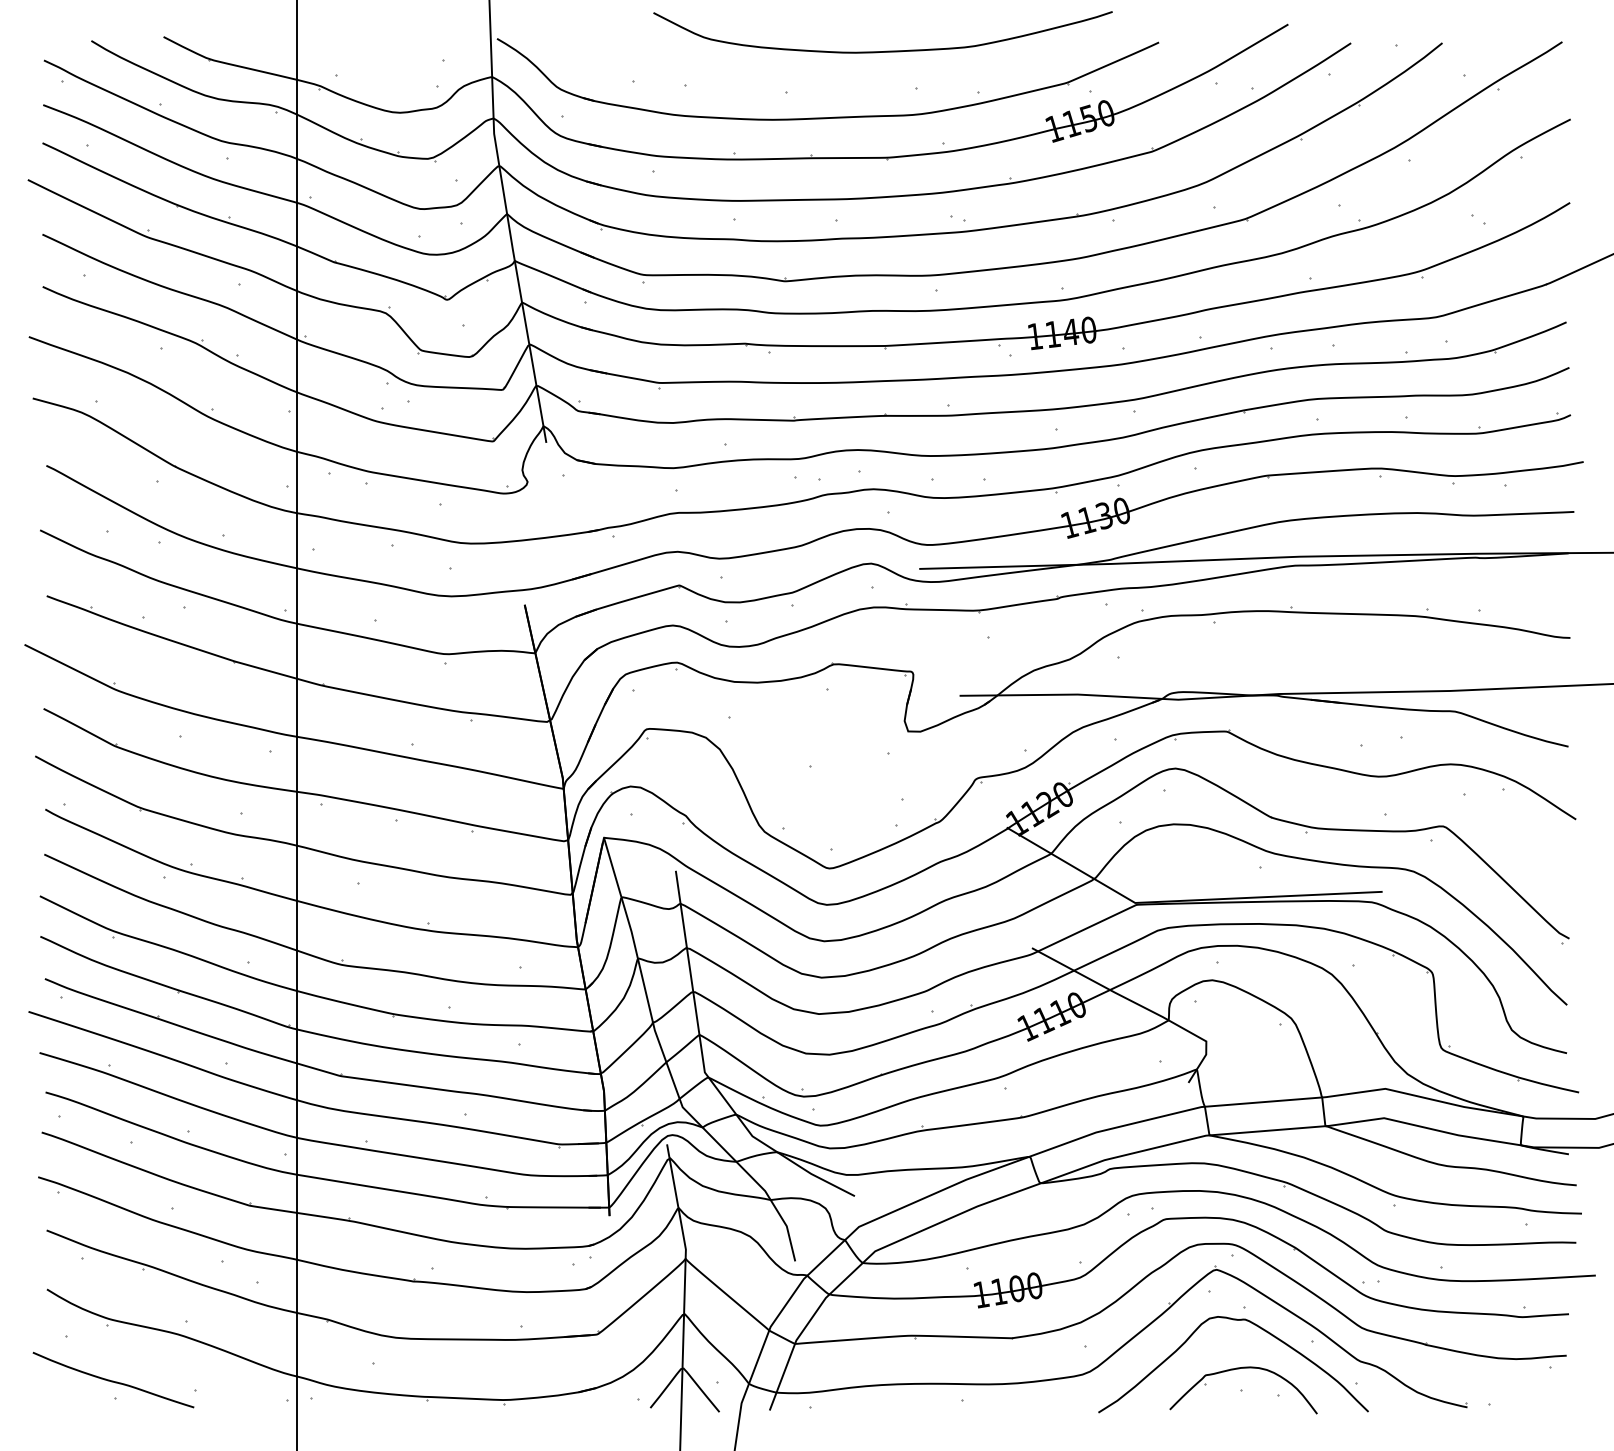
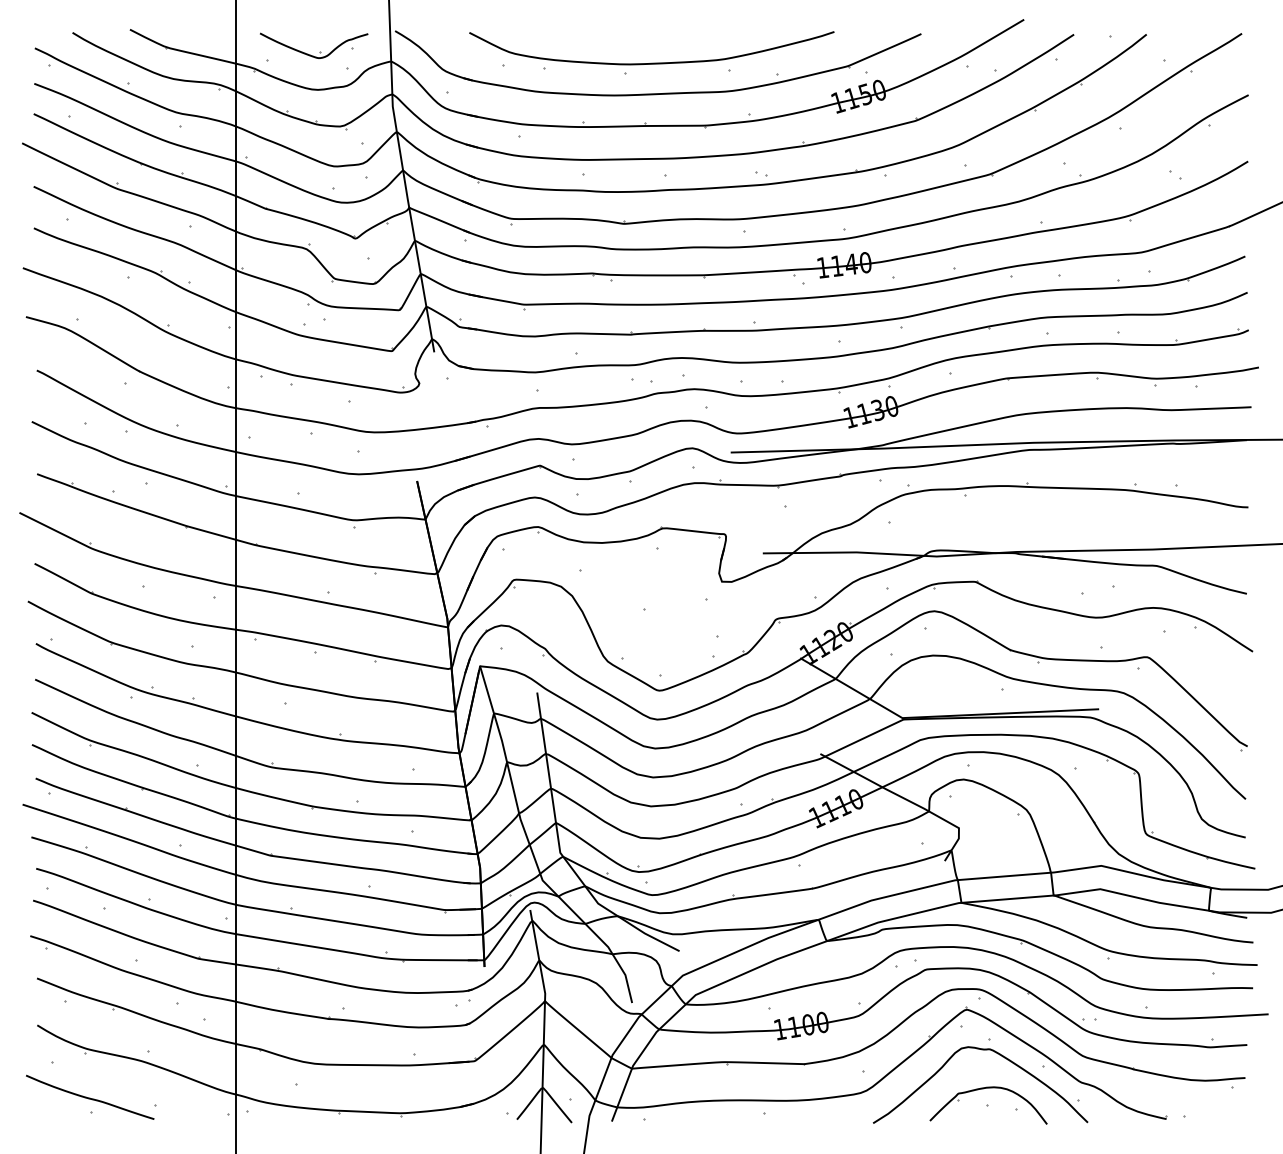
curve: (886, 50) -> (654, 62), moved
part: (402, 64) -> (319, 51), added

